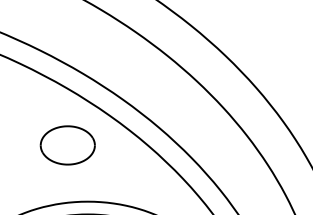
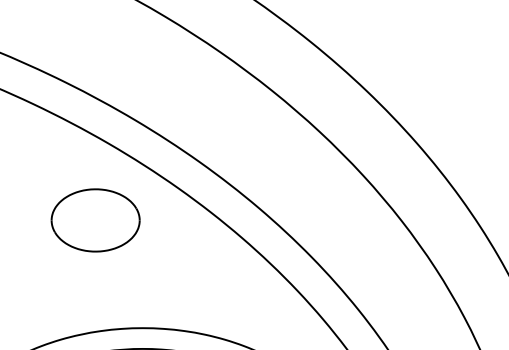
part: (67, 145) -> (95, 220), moved

